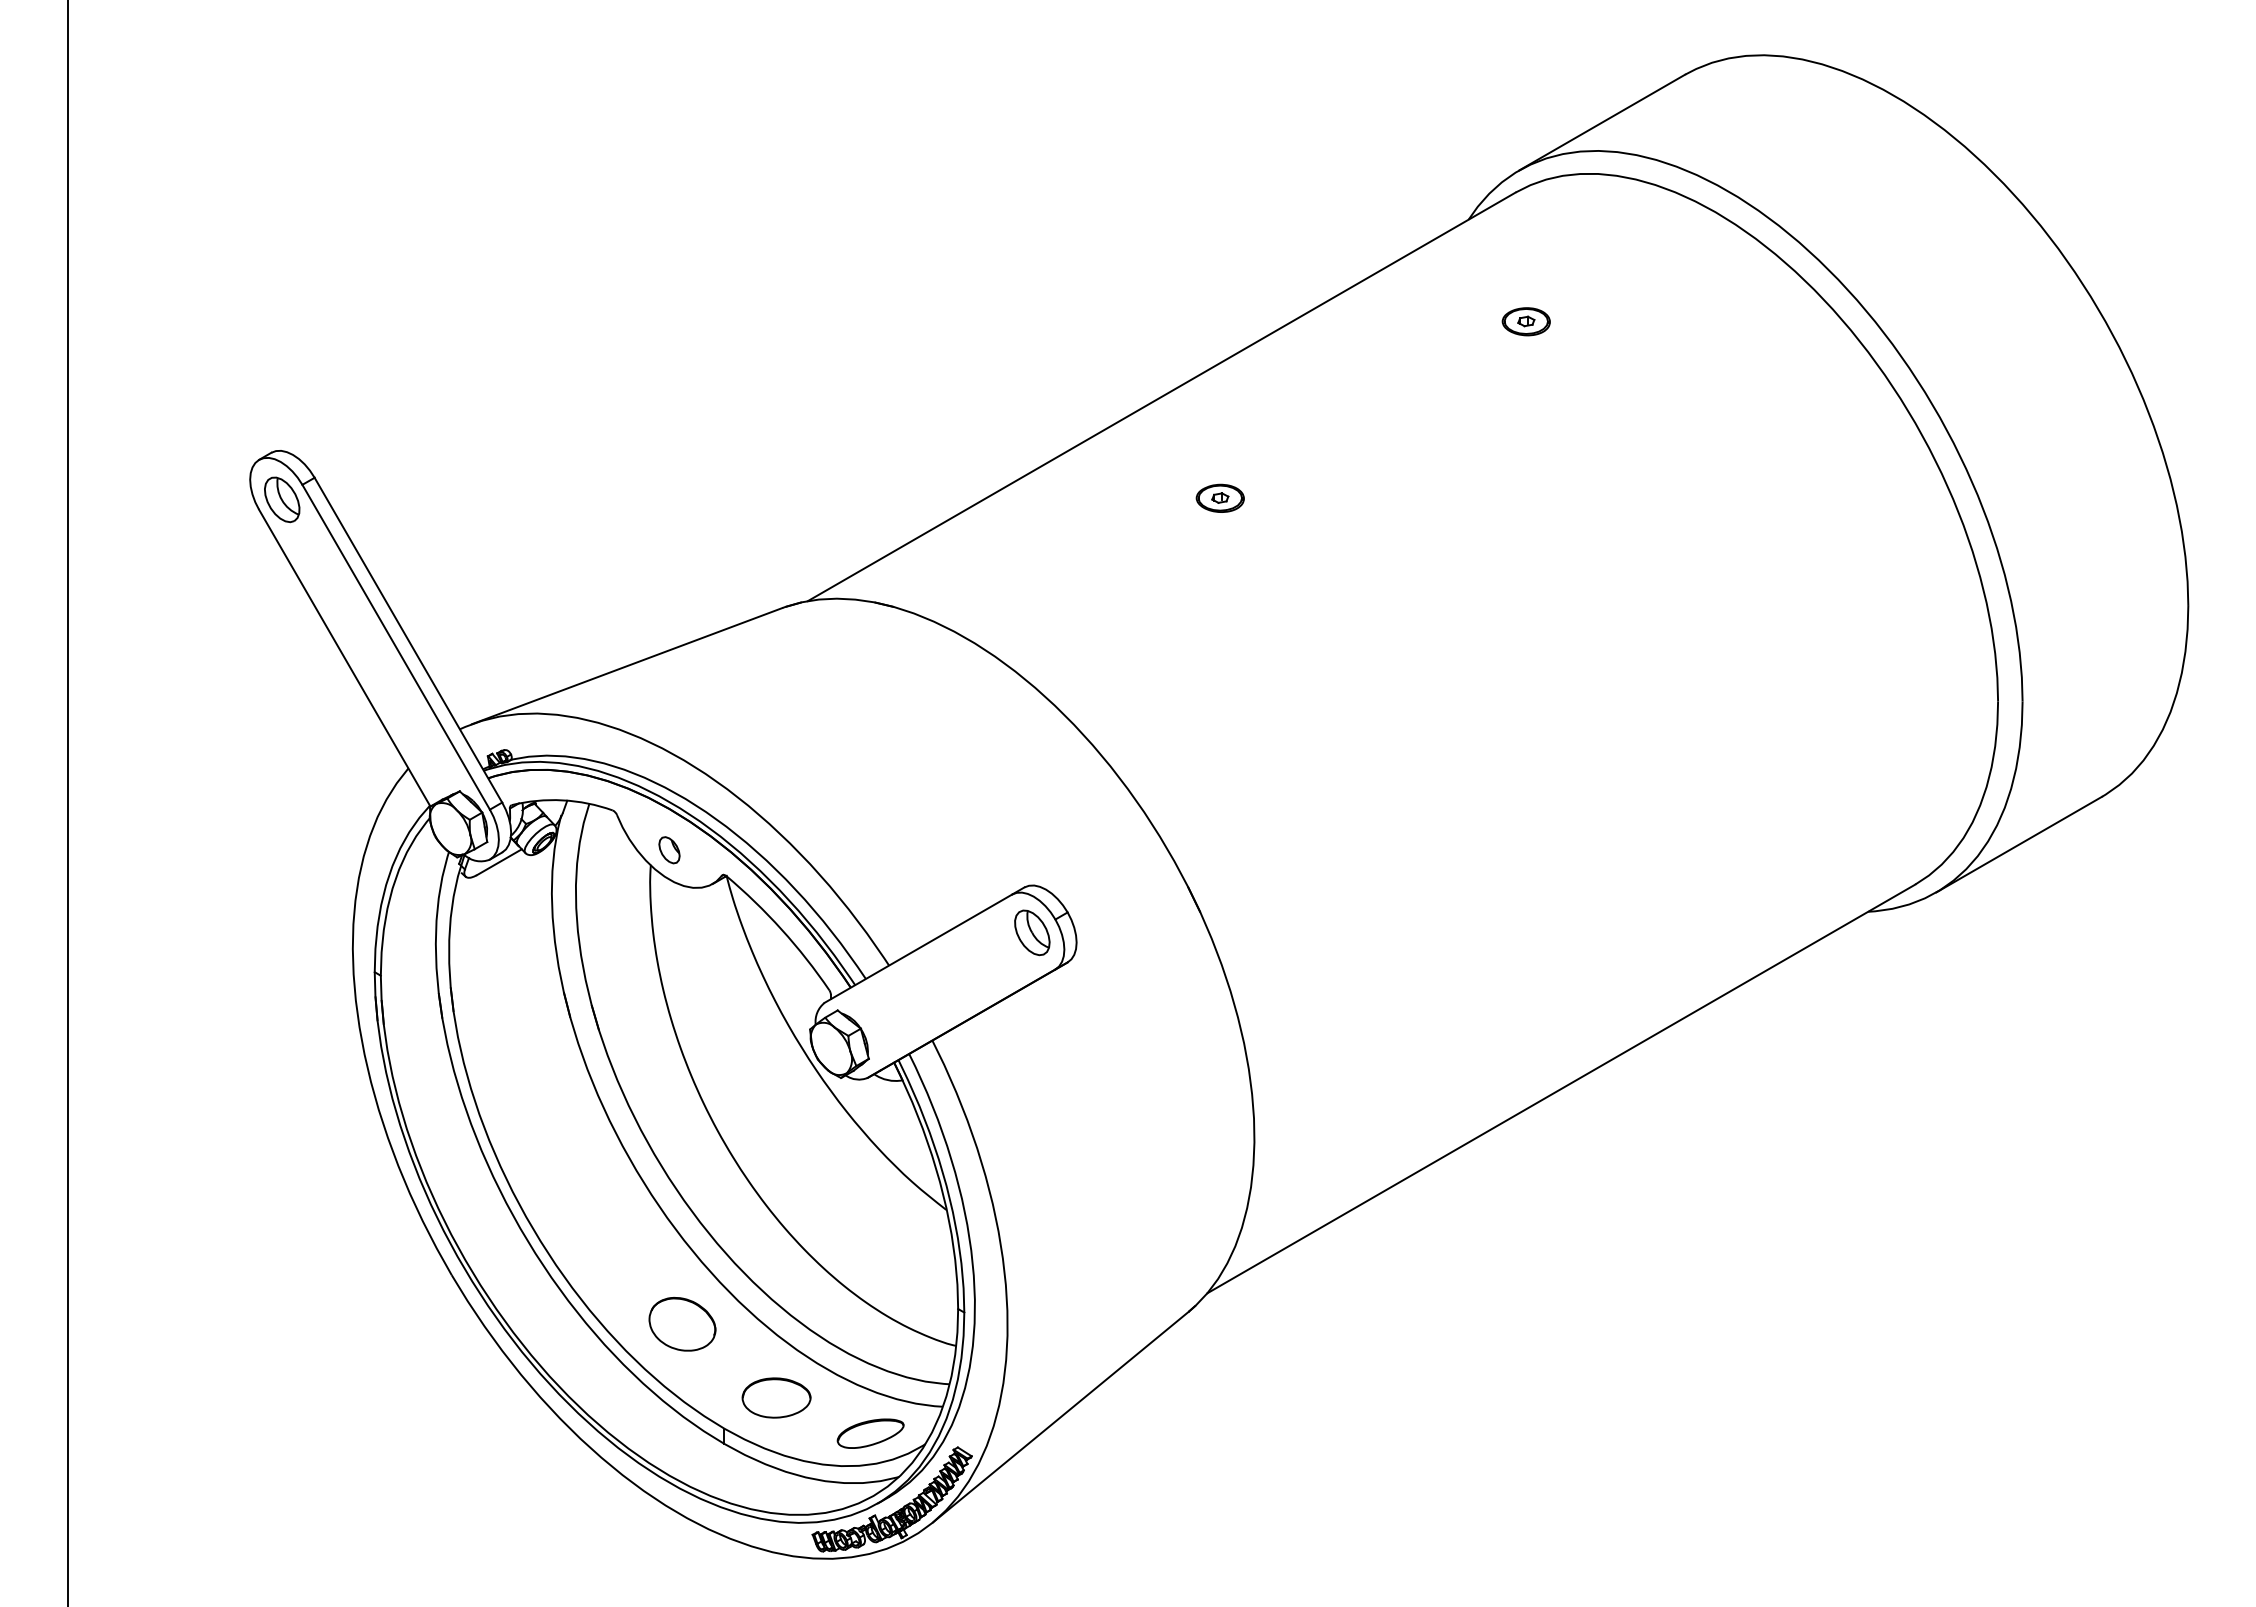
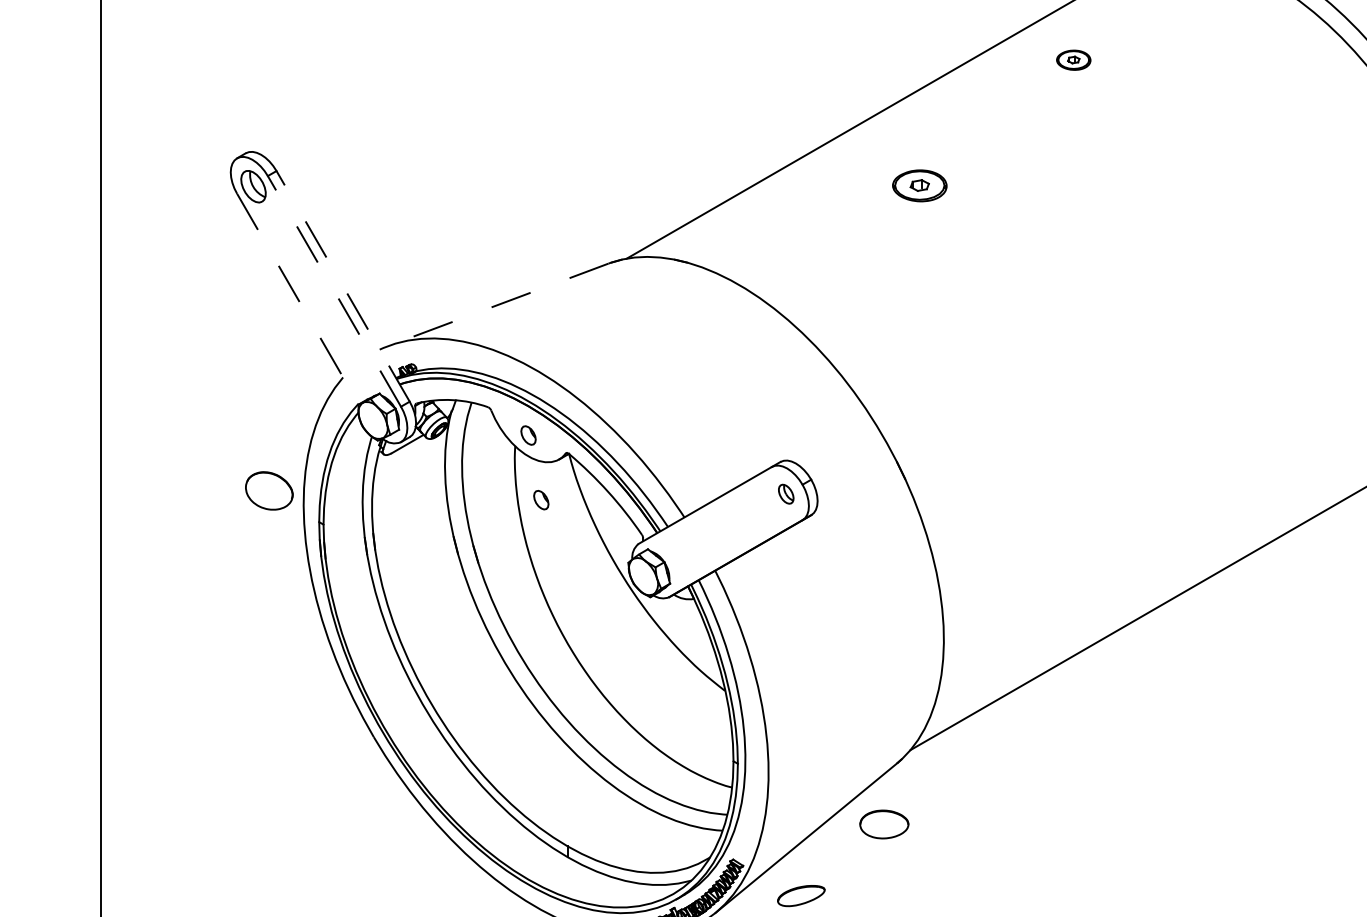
part: (1525, 321) -> (1073, 60), moved
part: (1219, 497) -> (919, 185), size x1.6
line: (408, 640) -> (343, 286), solid -> dashed
line: (396, 647) -> (334, 291), solid -> dashed
line: (345, 658) -> (298, 299), solid -> dashed
line: (627, 666) -> (498, 305), solid -> dashed
part: (1032, 932) -> (786, 493), size x0.6
part: (687, 941) -> (541, 500), added
part: (682, 1324) -> (269, 491), moved
part: (776, 1397) -> (884, 824), moved
part: (870, 1433) -> (801, 895), moved

